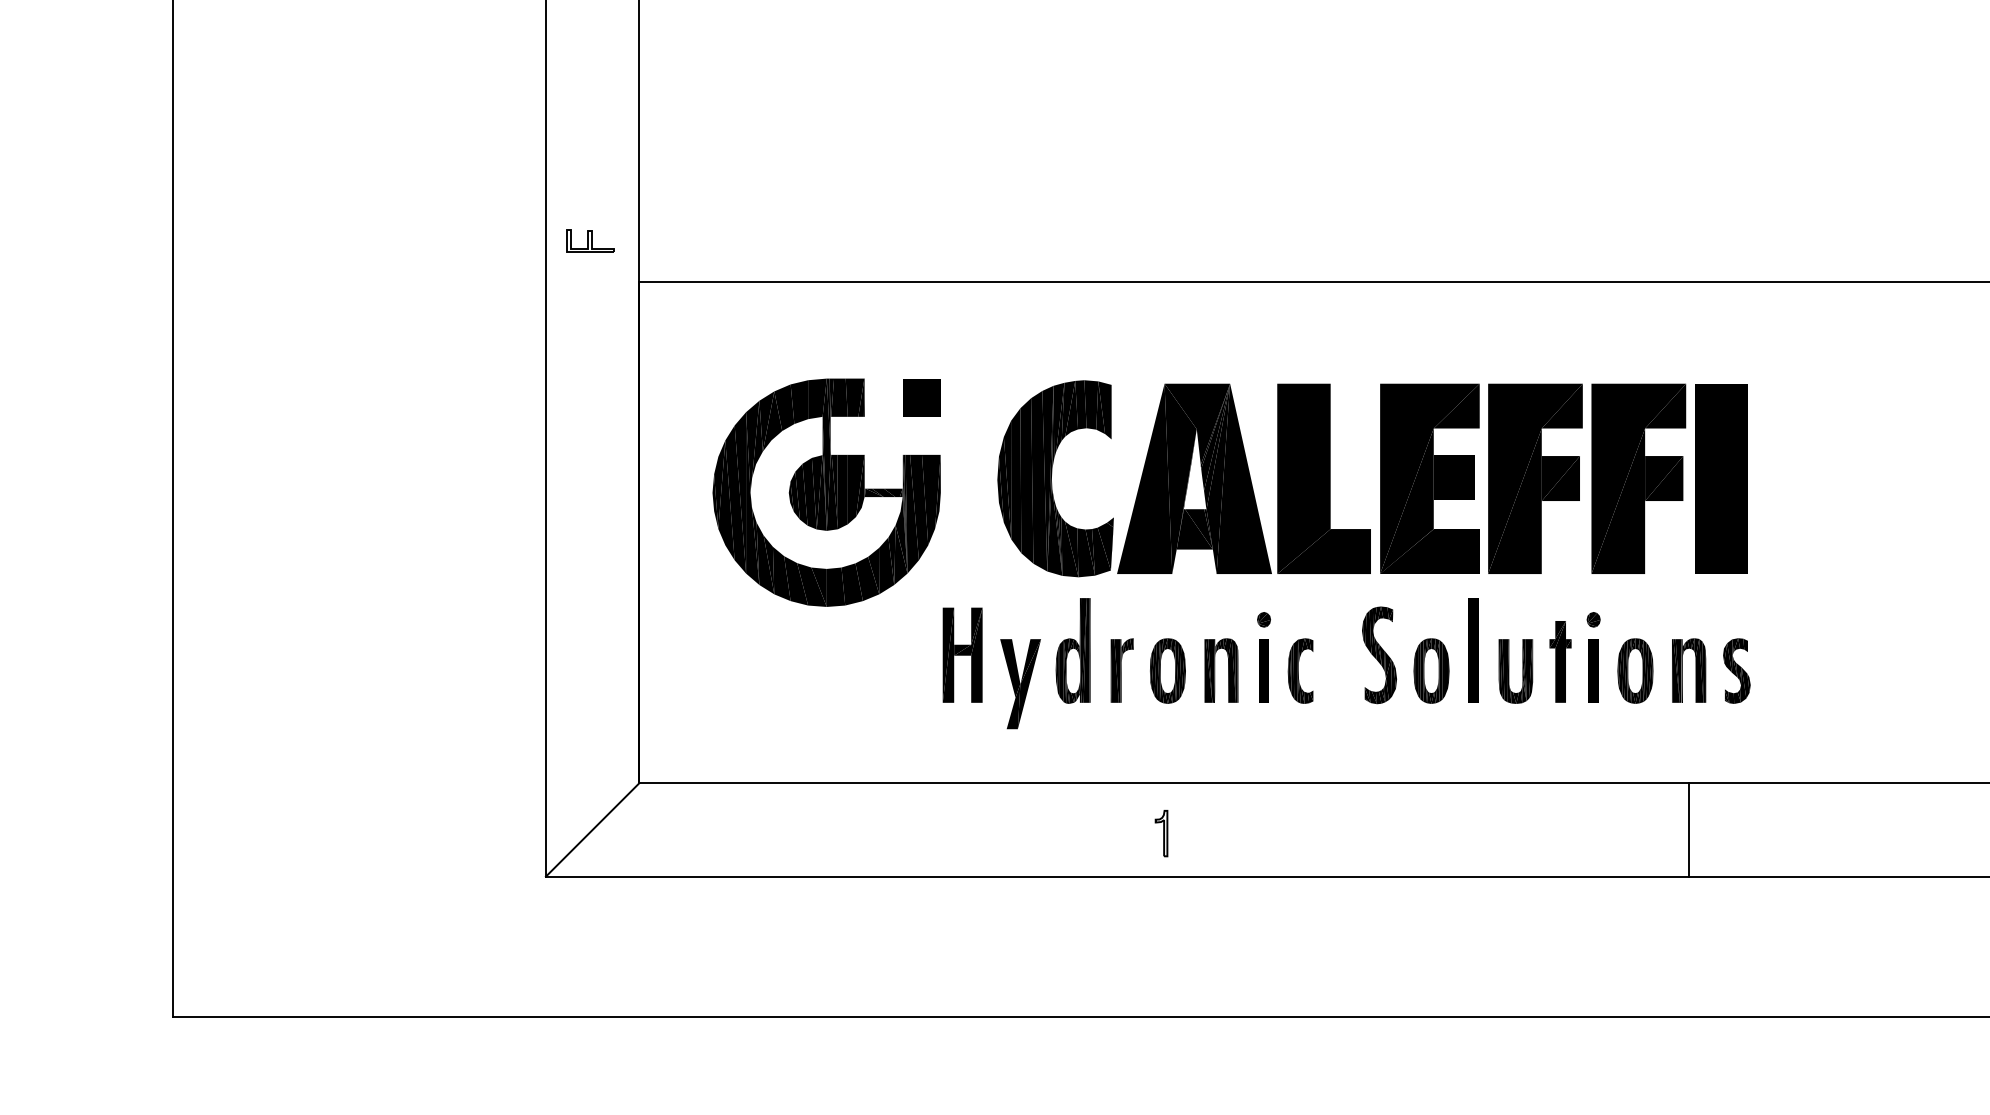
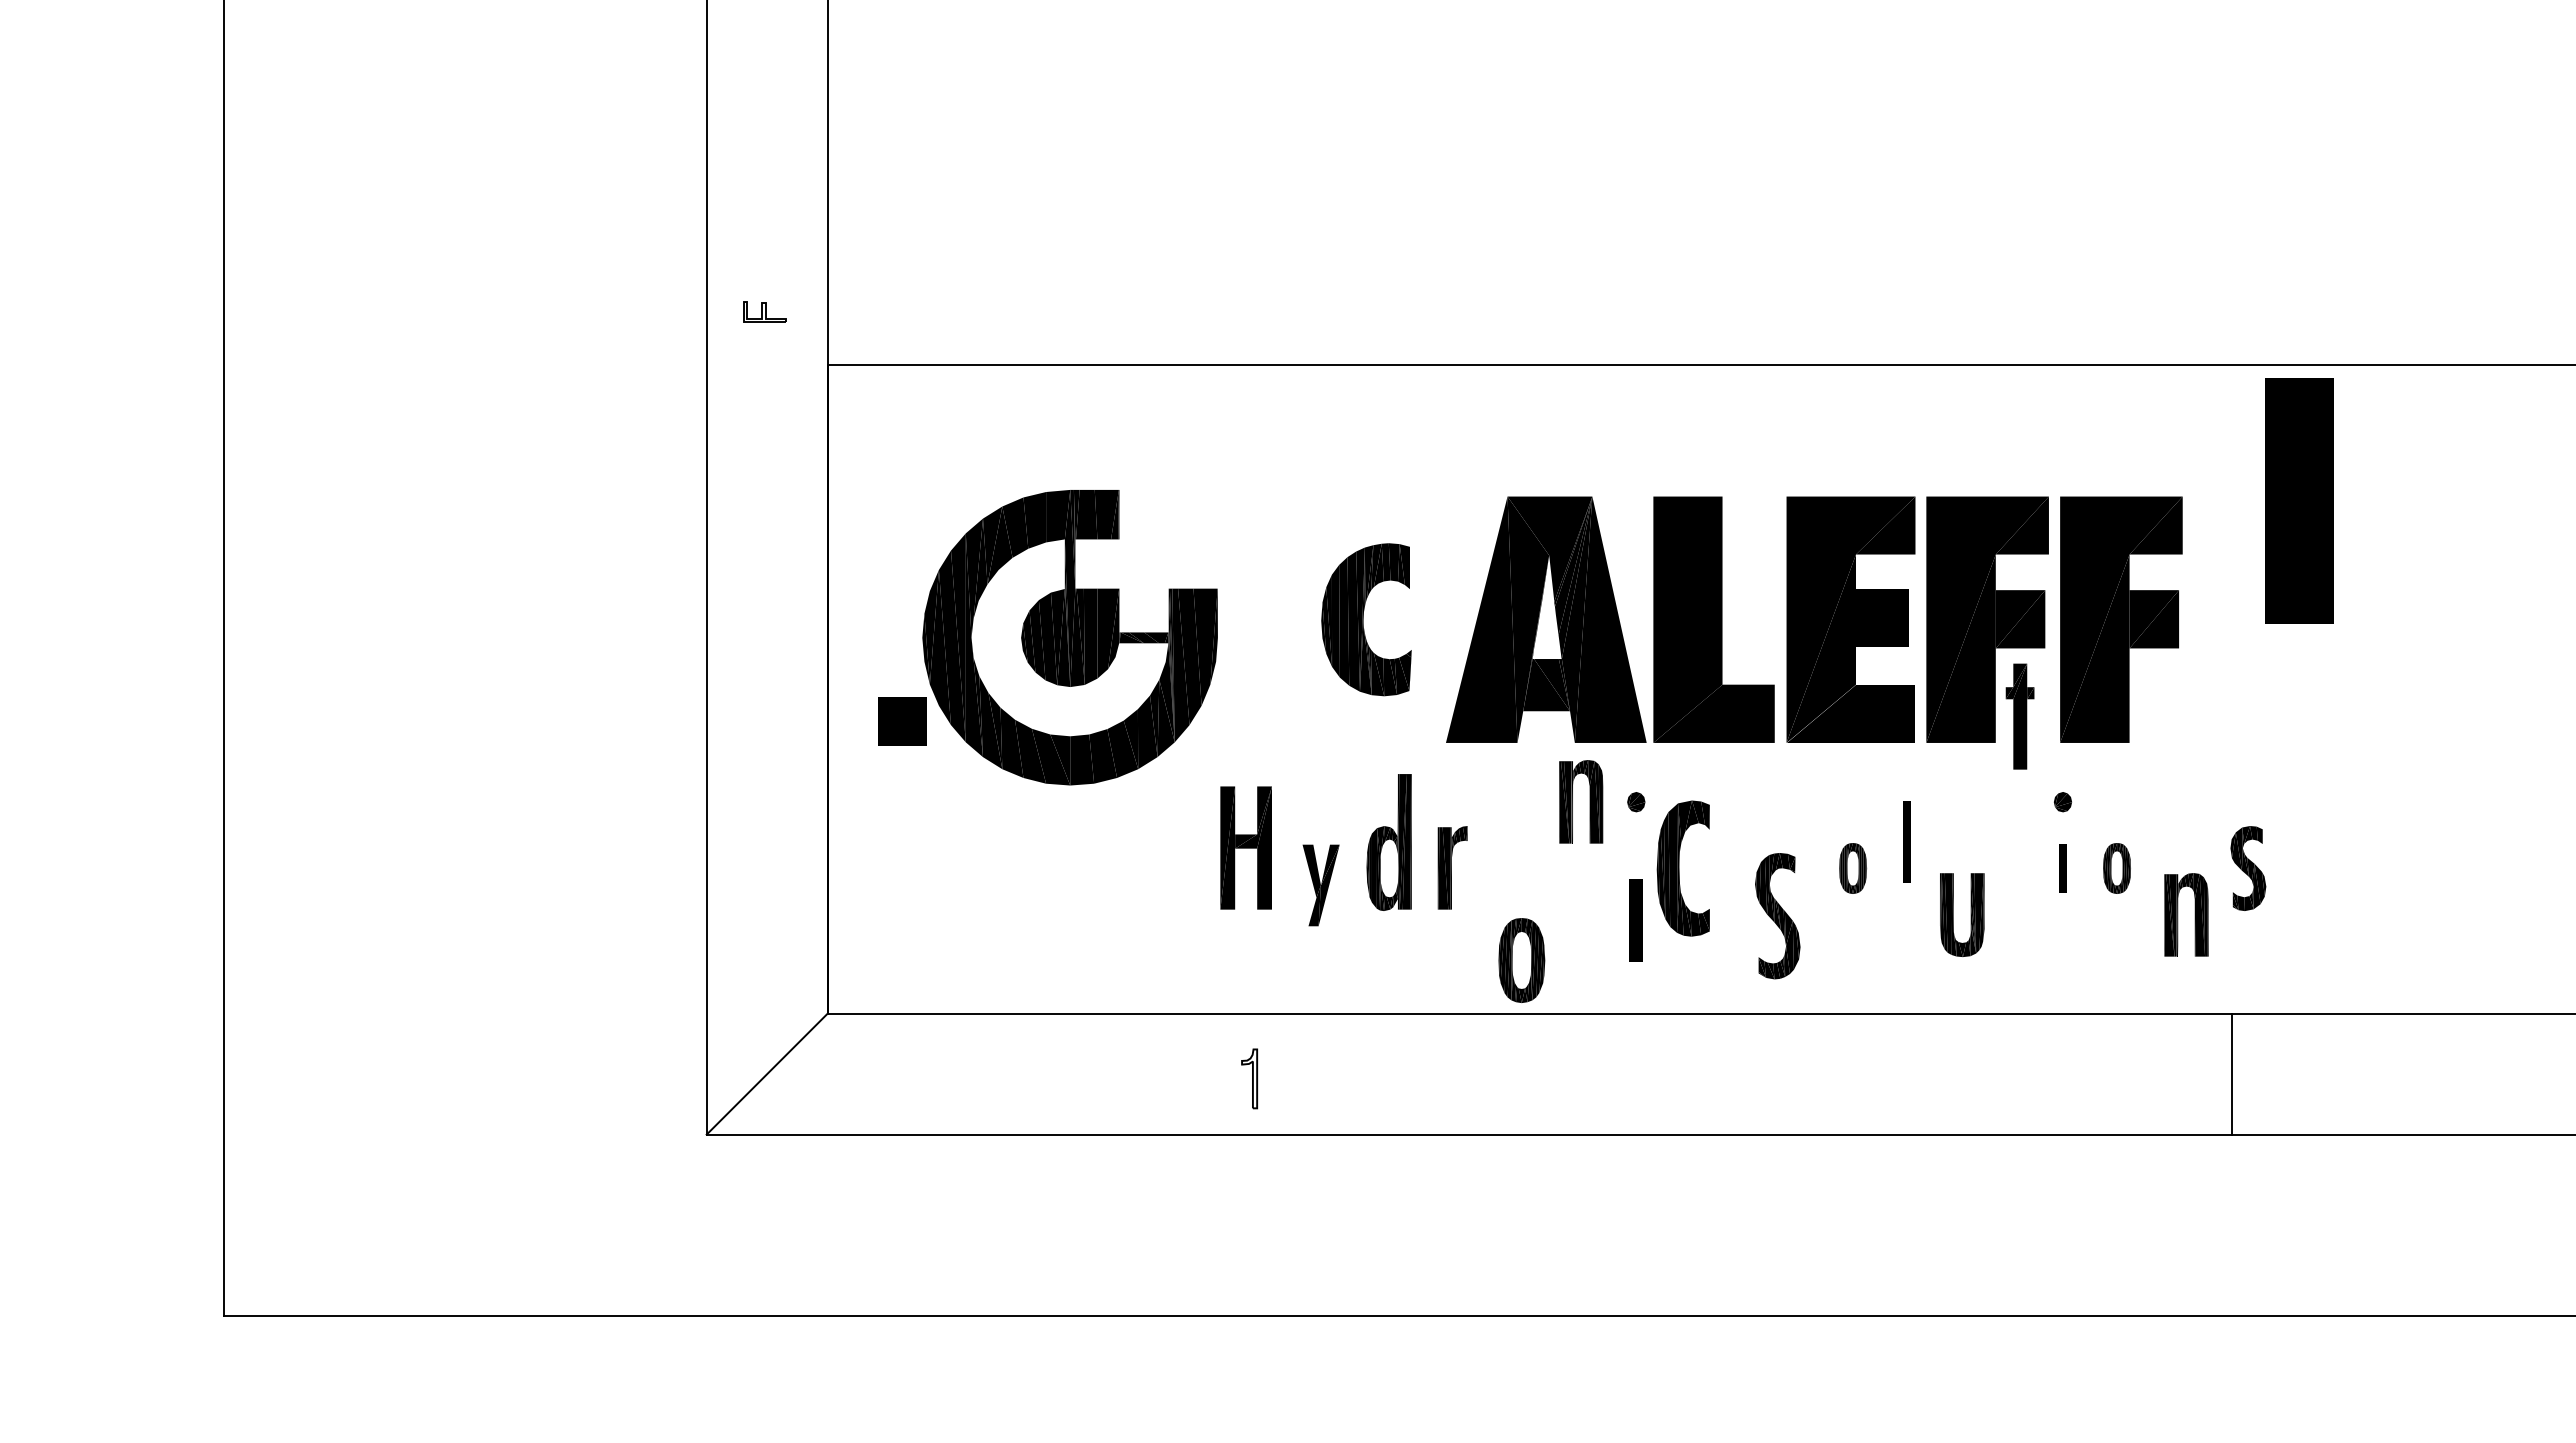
part: (590, 240) -> (764, 311), size x0.7
part: (921, 397) -> (902, 721), moved
part: (1055, 478) -> (1366, 619), size x0.6
part: (1721, 478) -> (2299, 500), moved
part: (1472, 650) -> (1906, 841), size x0.6
part: (1379, 655) -> (1777, 916), moved
part: (1560, 661) -> (2019, 716), moved
part: (1227, 670) -> (1589, 801), moved
part: (1682, 670) -> (2178, 914), moved
part: (1167, 671) -> (1521, 960), moved
part: (1263, 671) -> (1635, 920), moved
part: (1300, 671) -> (1683, 868), size x1.6
part: (1431, 671) -> (1852, 868), size x0.6
part: (1522, 671) -> (1970, 914), moved
part: (1593, 671) -> (2062, 868), size x0.6
part: (1635, 671) -> (2116, 868), size x0.6
part: (1020, 684) -> (1320, 885), size x0.7
line: (1689, 829) -> (2232, 1073), moved
part: (1161, 833) -> (1249, 1078), moved

